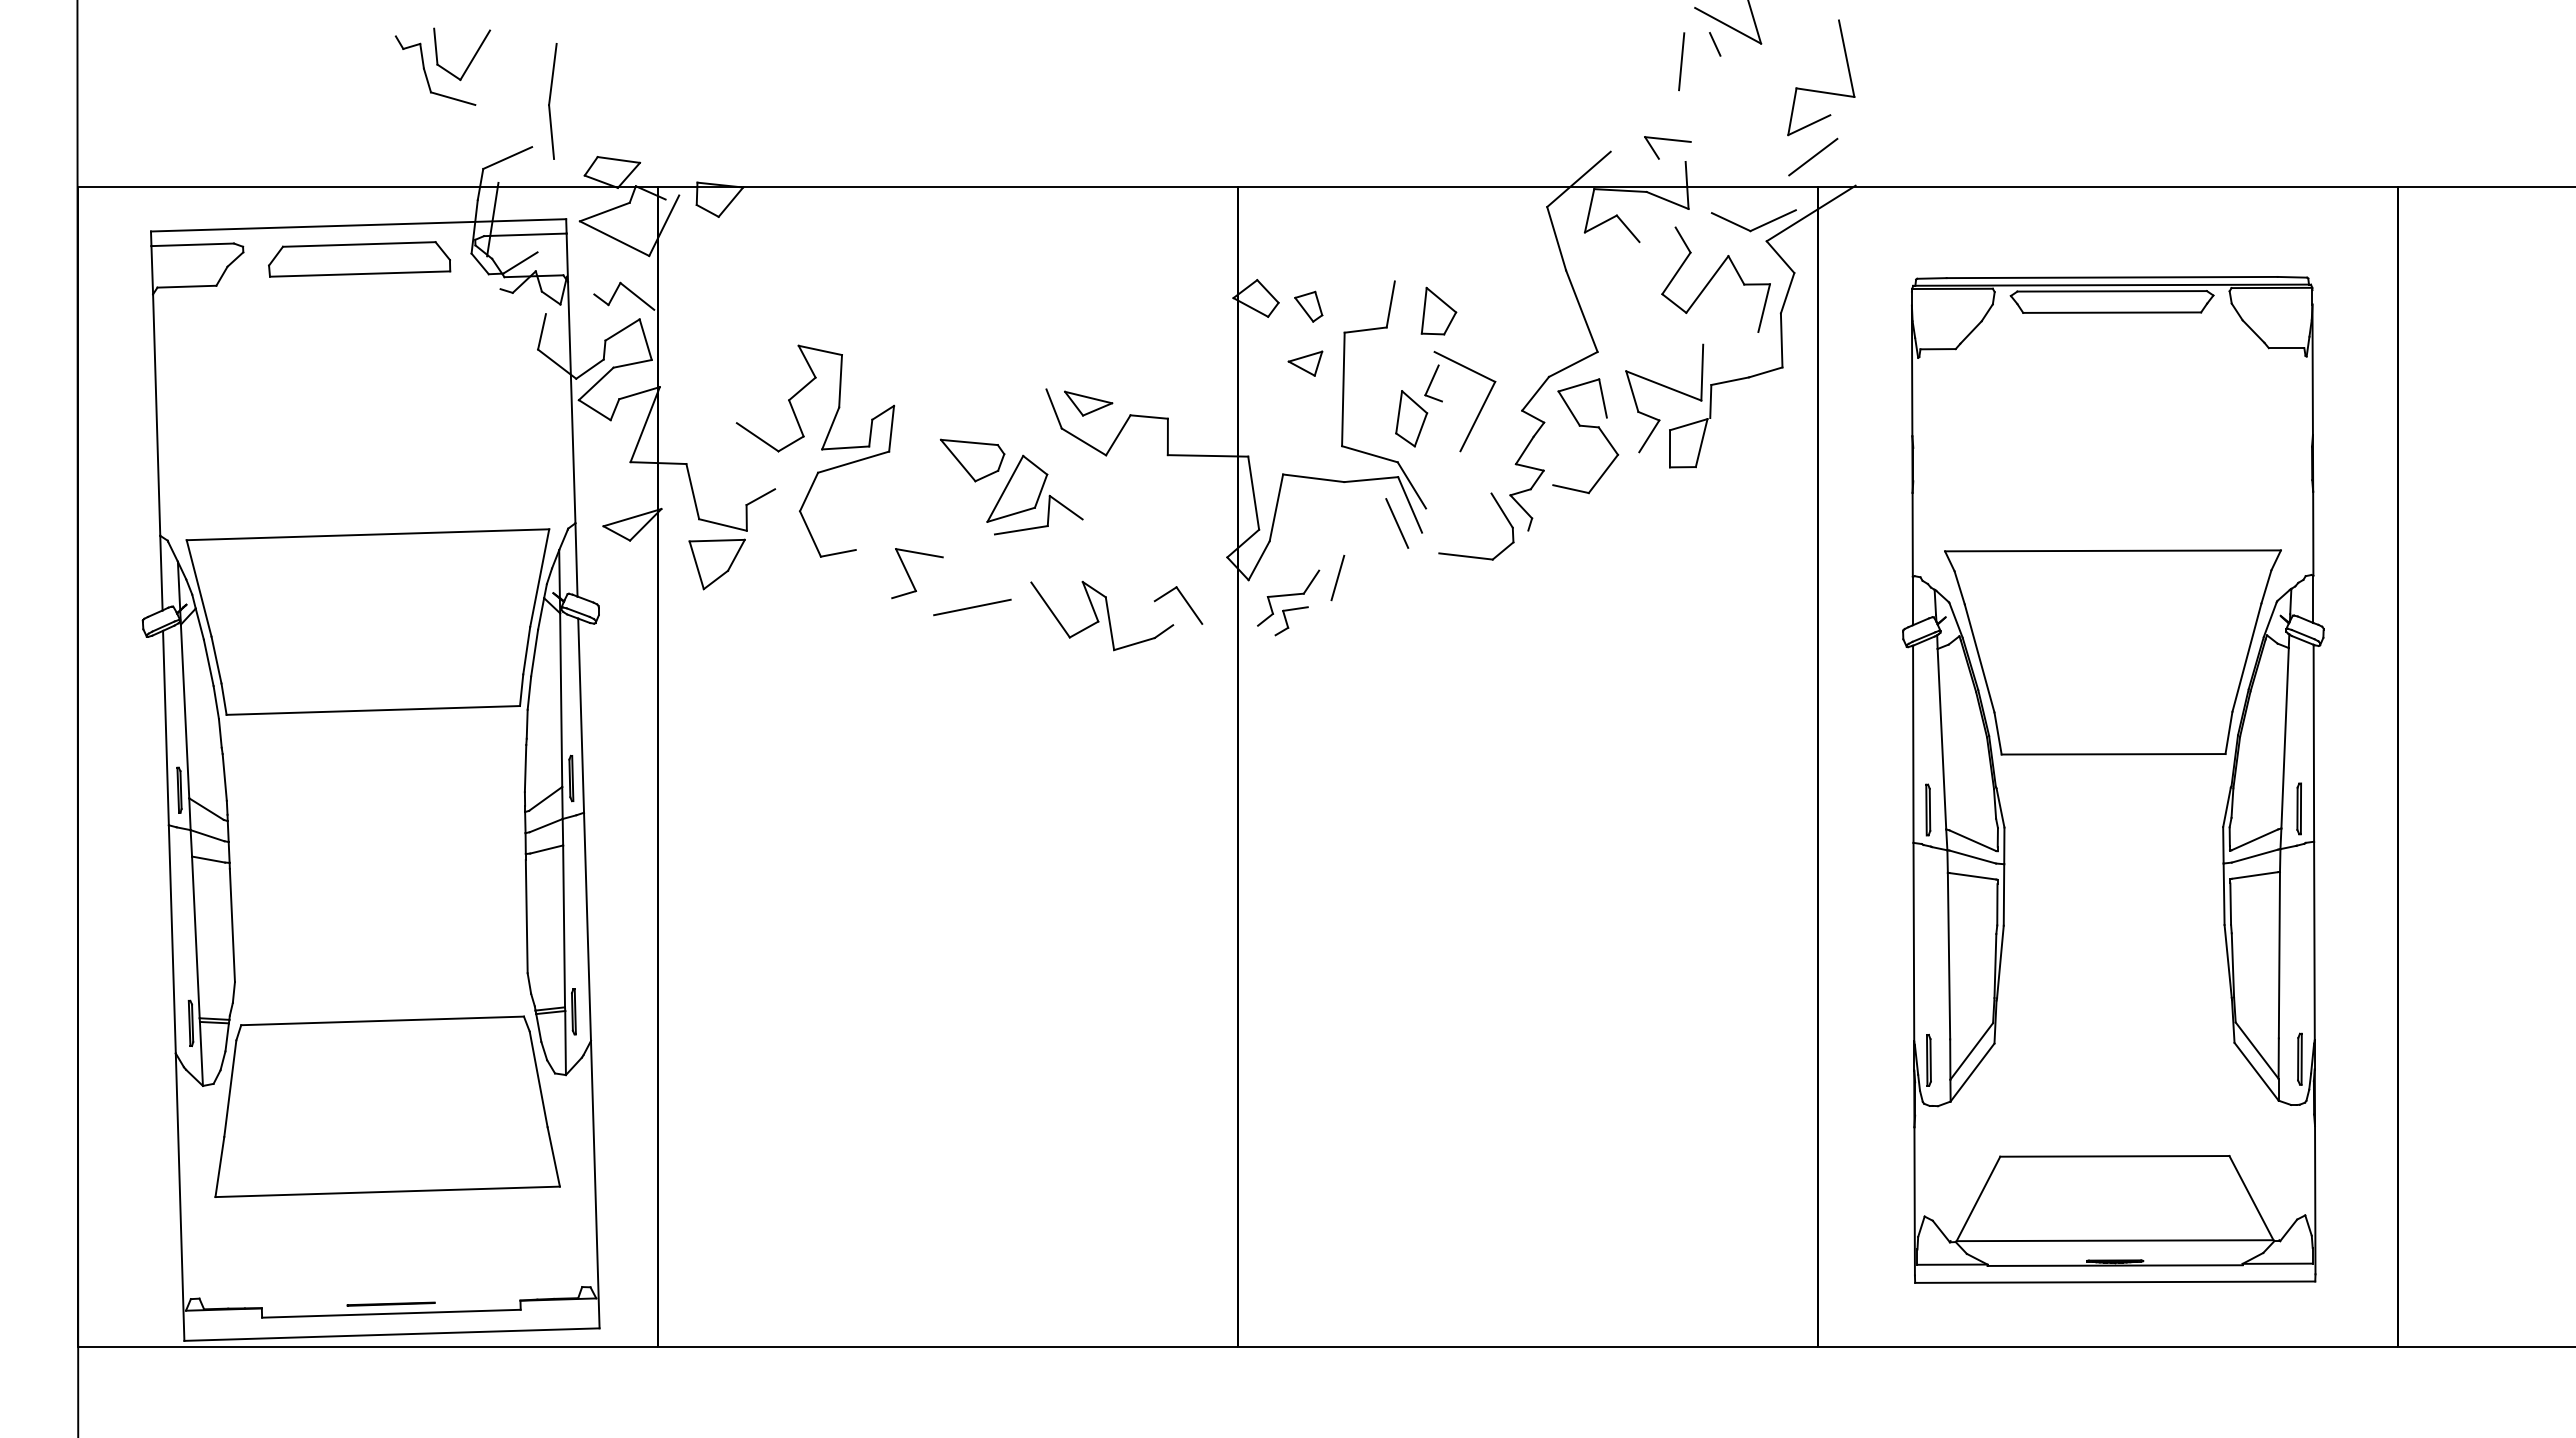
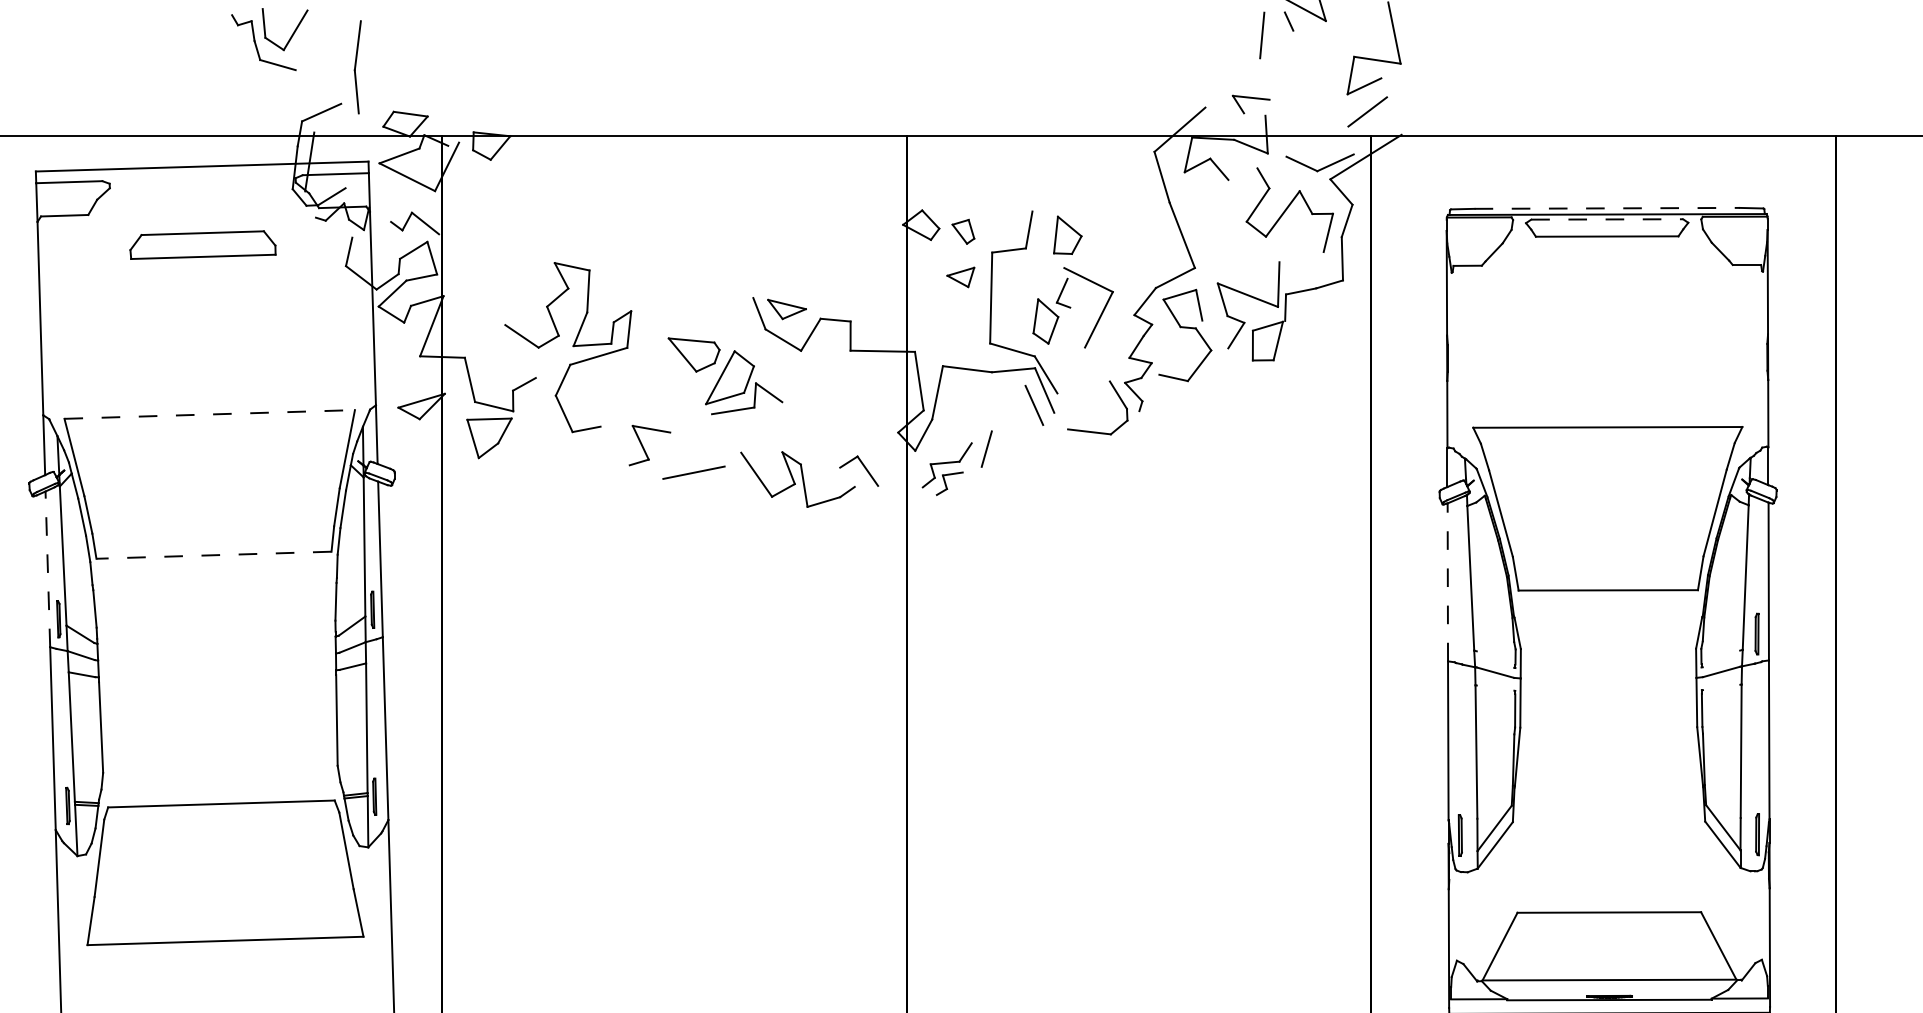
part: (359, 259) -> (202, 245), moved
line: (2112, 277) -> (1607, 208), solid -> dashed
line: (2112, 291) -> (1607, 219), solid -> dashed
line: (368, 534) -> (210, 414), solid -> dashed
line: (373, 710) -> (214, 555), solid -> dashed
line: (165, 727) -> (47, 568), solid -> dashed
line: (1913, 744) -> (1447, 582), solid -> dashed
part: (1928, 809) -> (1460, 634), removed
line: (2254, 839) -> (1721, 658), removed
line: (1972, 840) -> (1495, 659), removed
line: (2254, 875) -> (1721, 687), removed
line: (1972, 876) -> (1495, 688), removed

